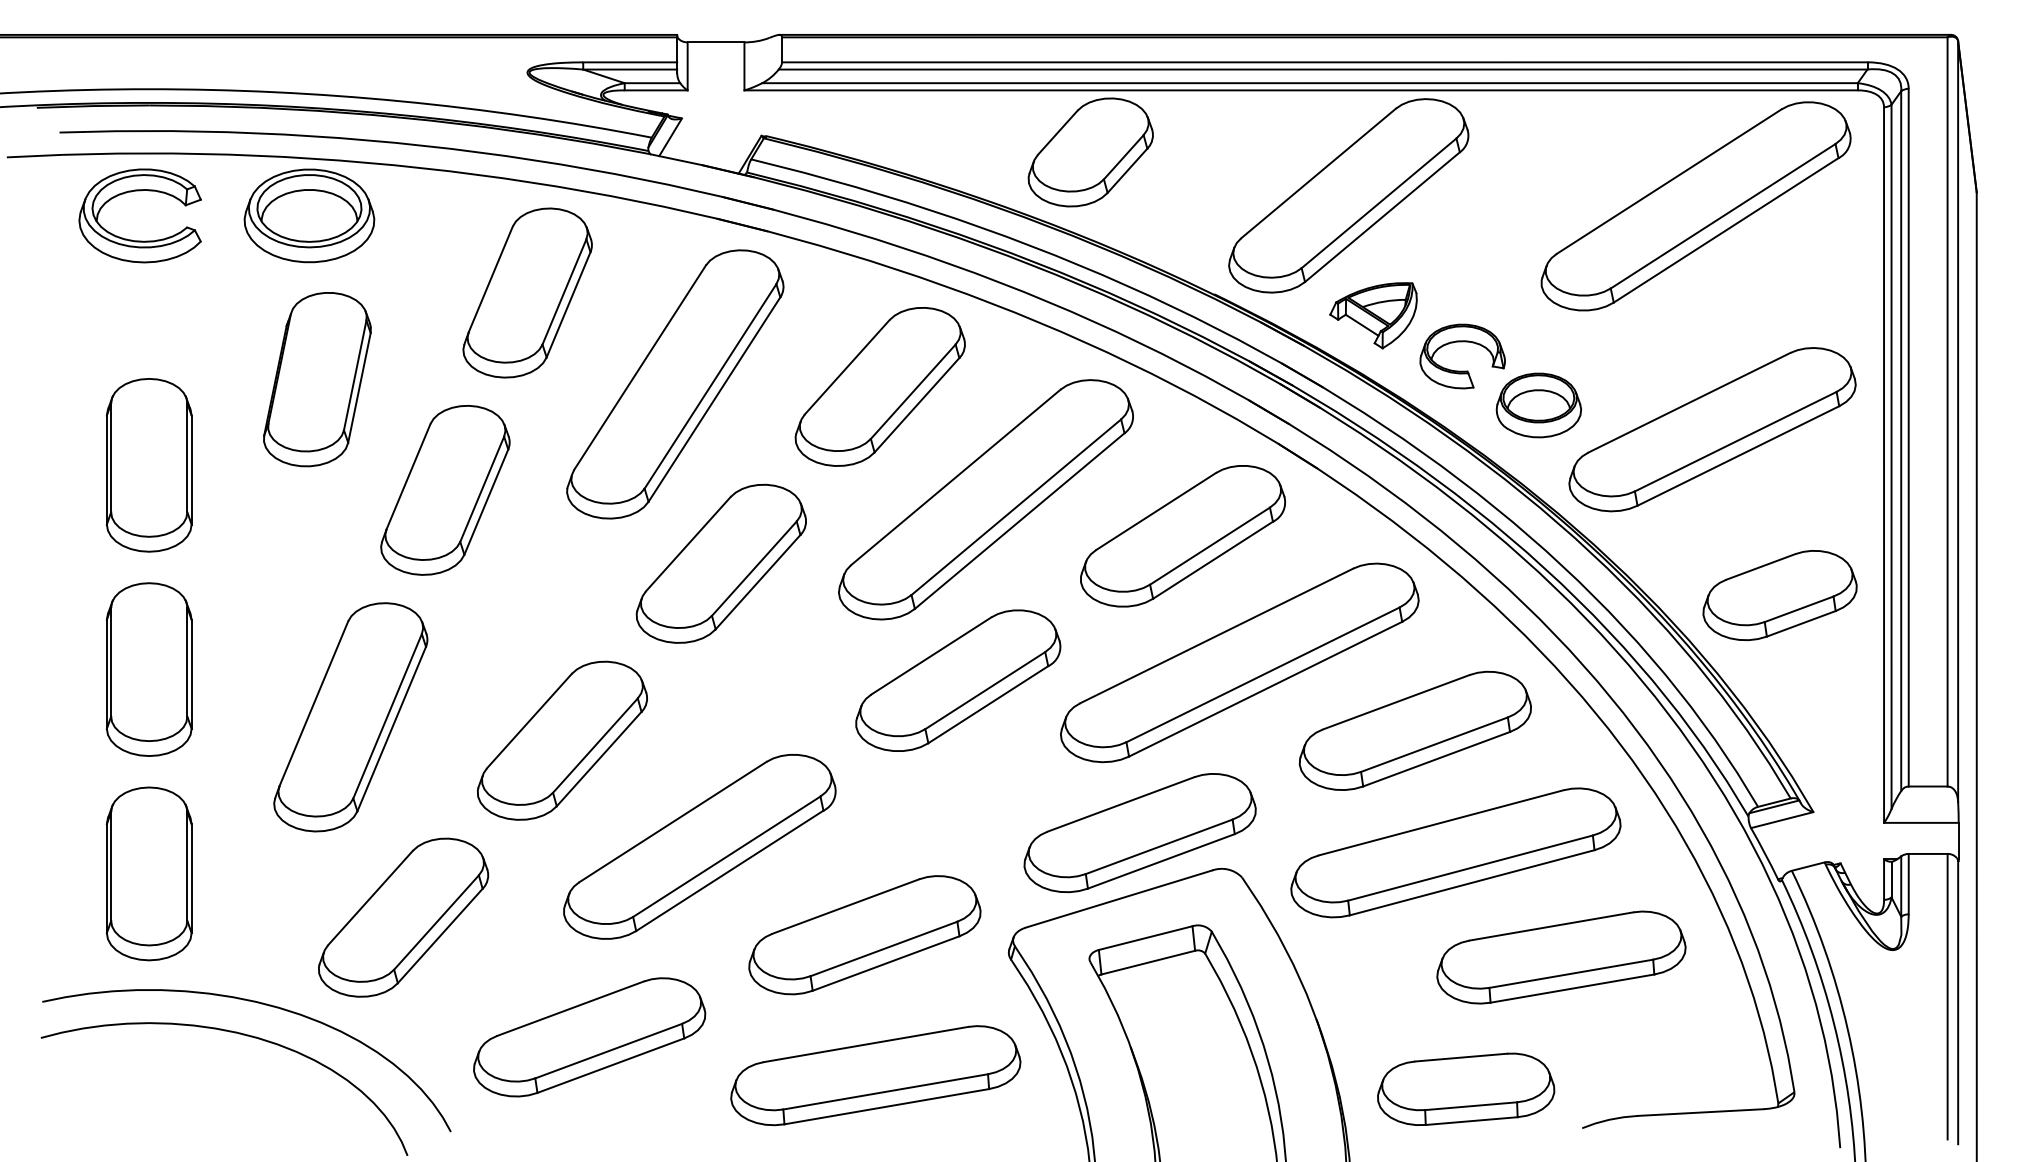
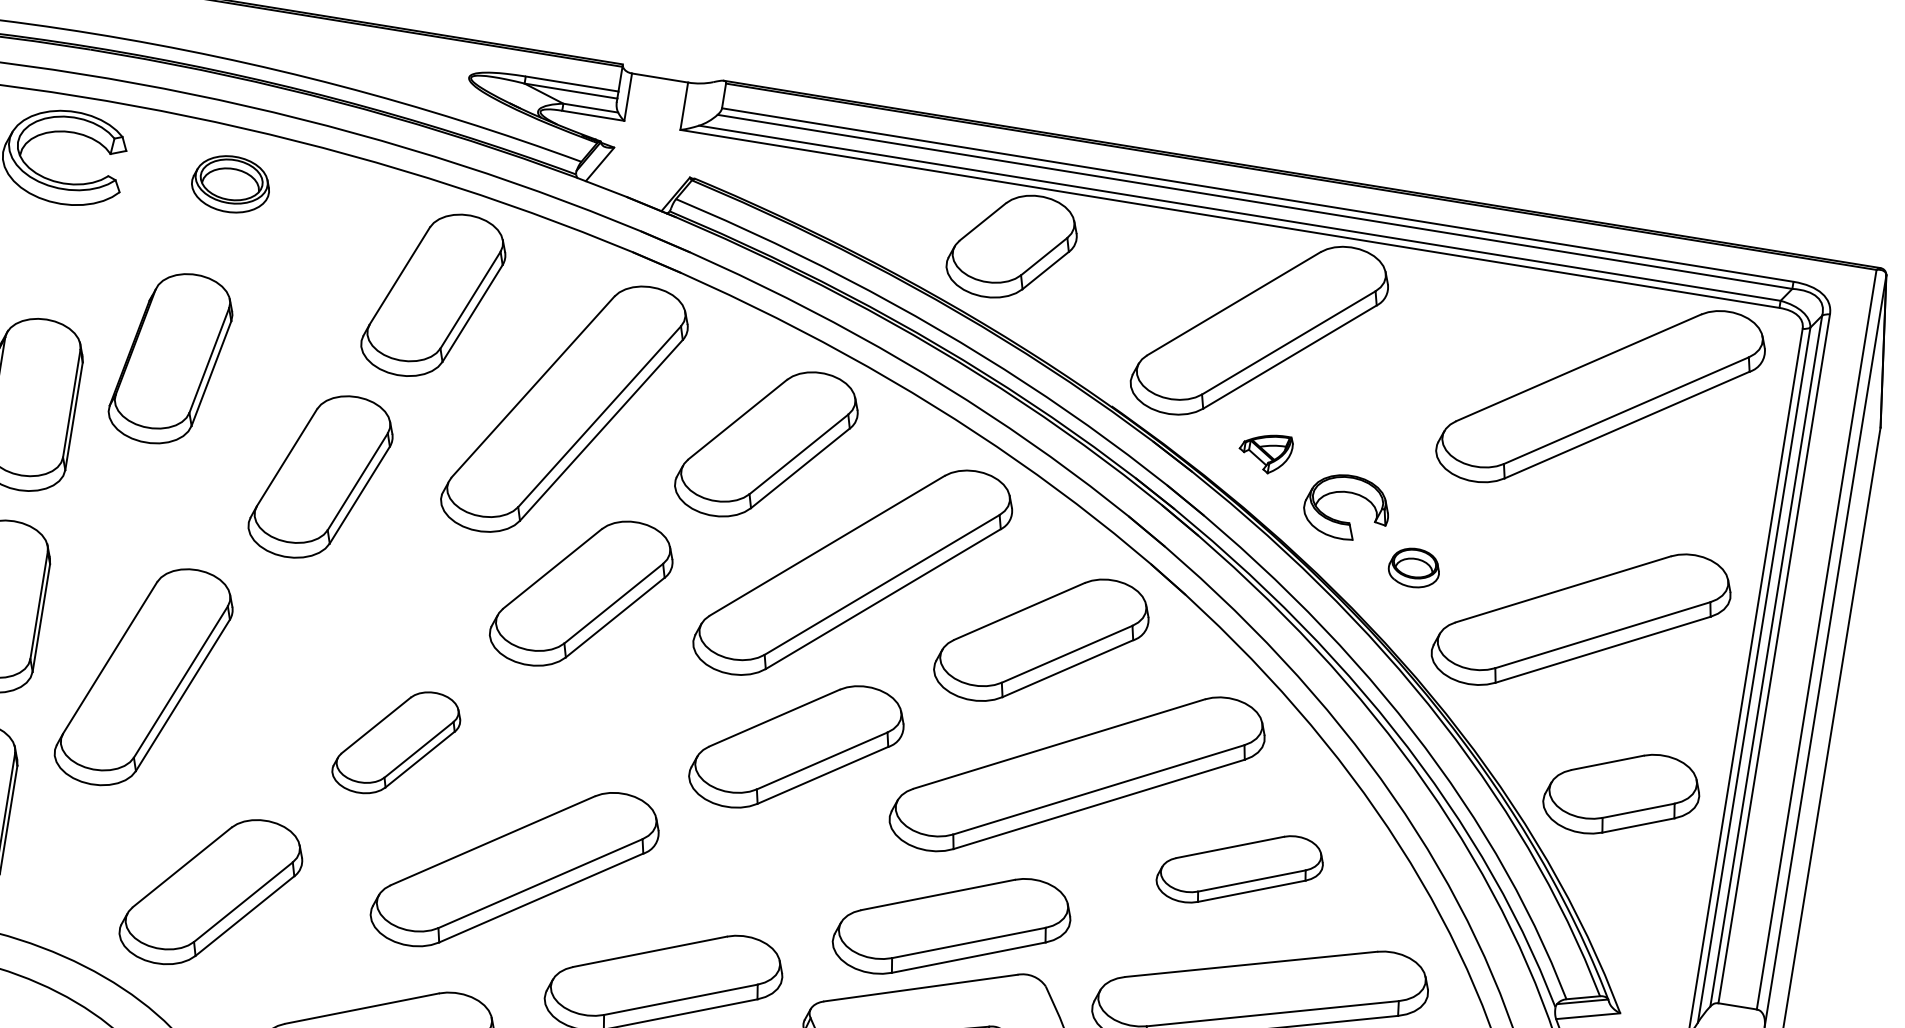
part: (309, 215) -> (231, 183), size x0.6
part: (1373, 315) -> (1265, 452), size x0.6
part: (317, 379) -> (171, 358), moved
part: (1538, 405) -> (1413, 567), size x0.6
part: (350, 717) -> (144, 677), moved
part: (1414, 730) -> (1239, 868), size x0.7
part: (562, 740) -> (396, 742), size x0.7

